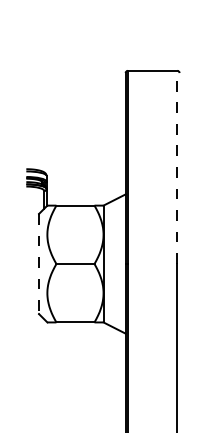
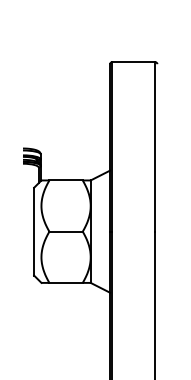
line: (177, 167) -> (155, 147), dashed -> solid
line: (39, 264) -> (34, 232), dashed -> solid

